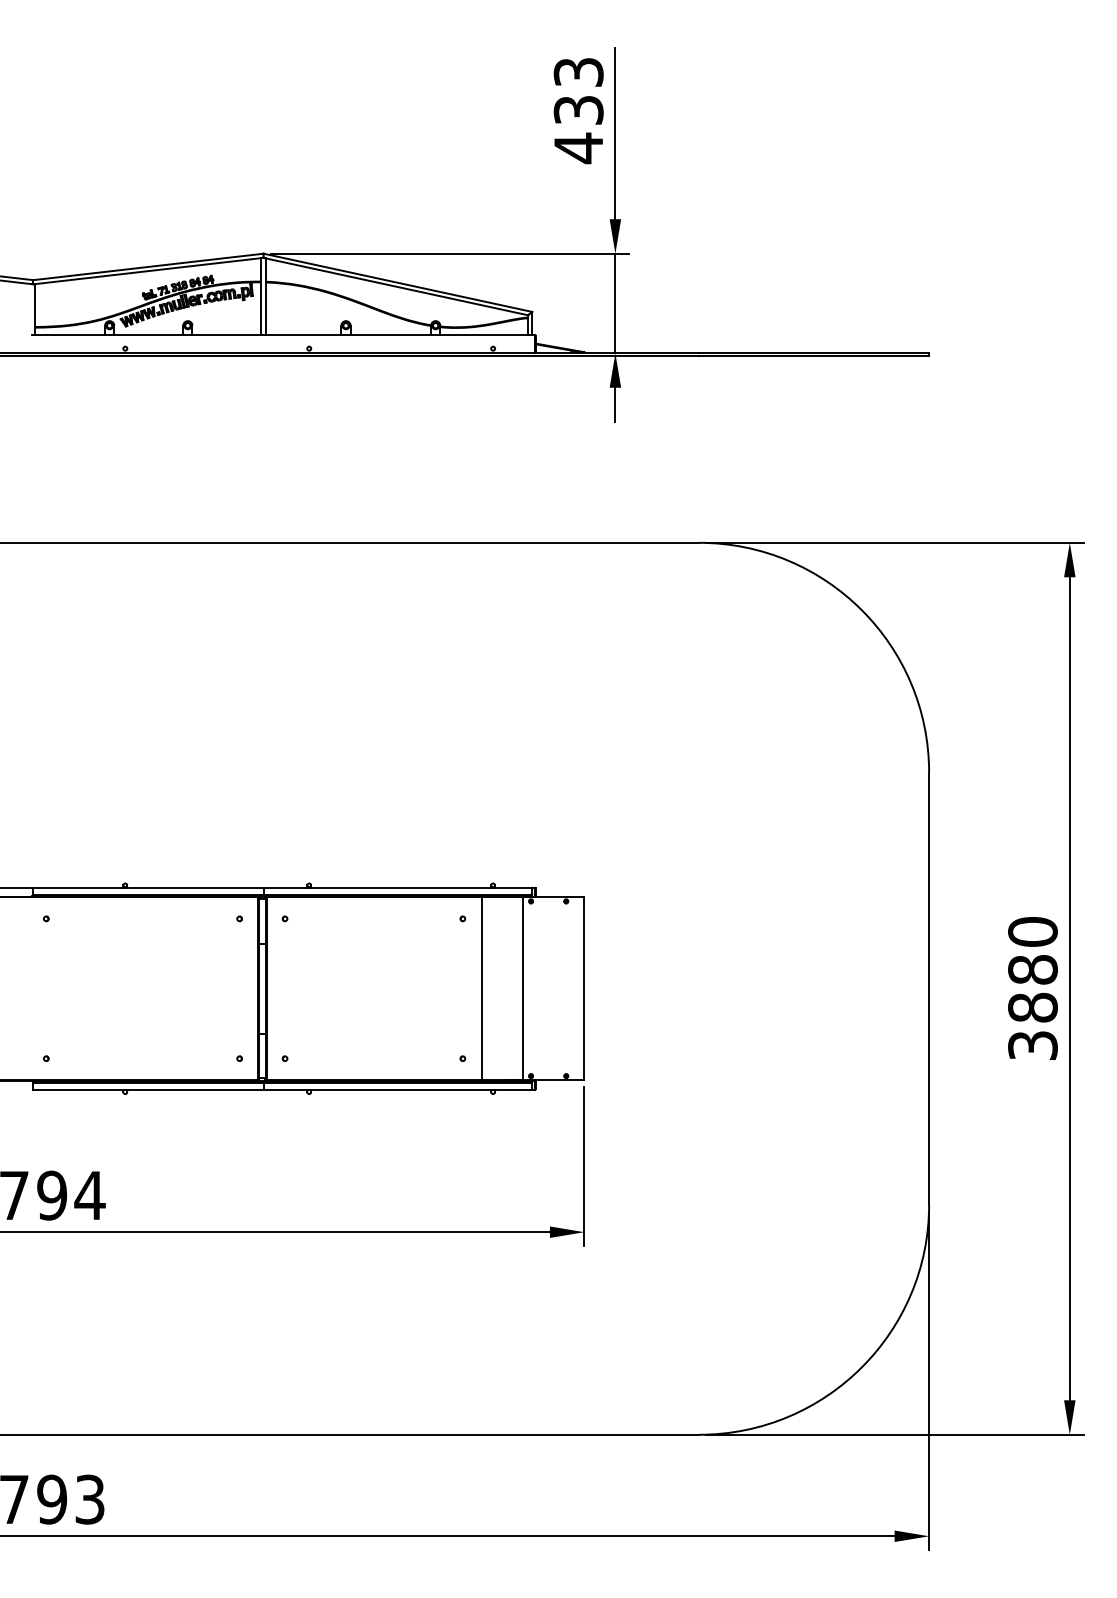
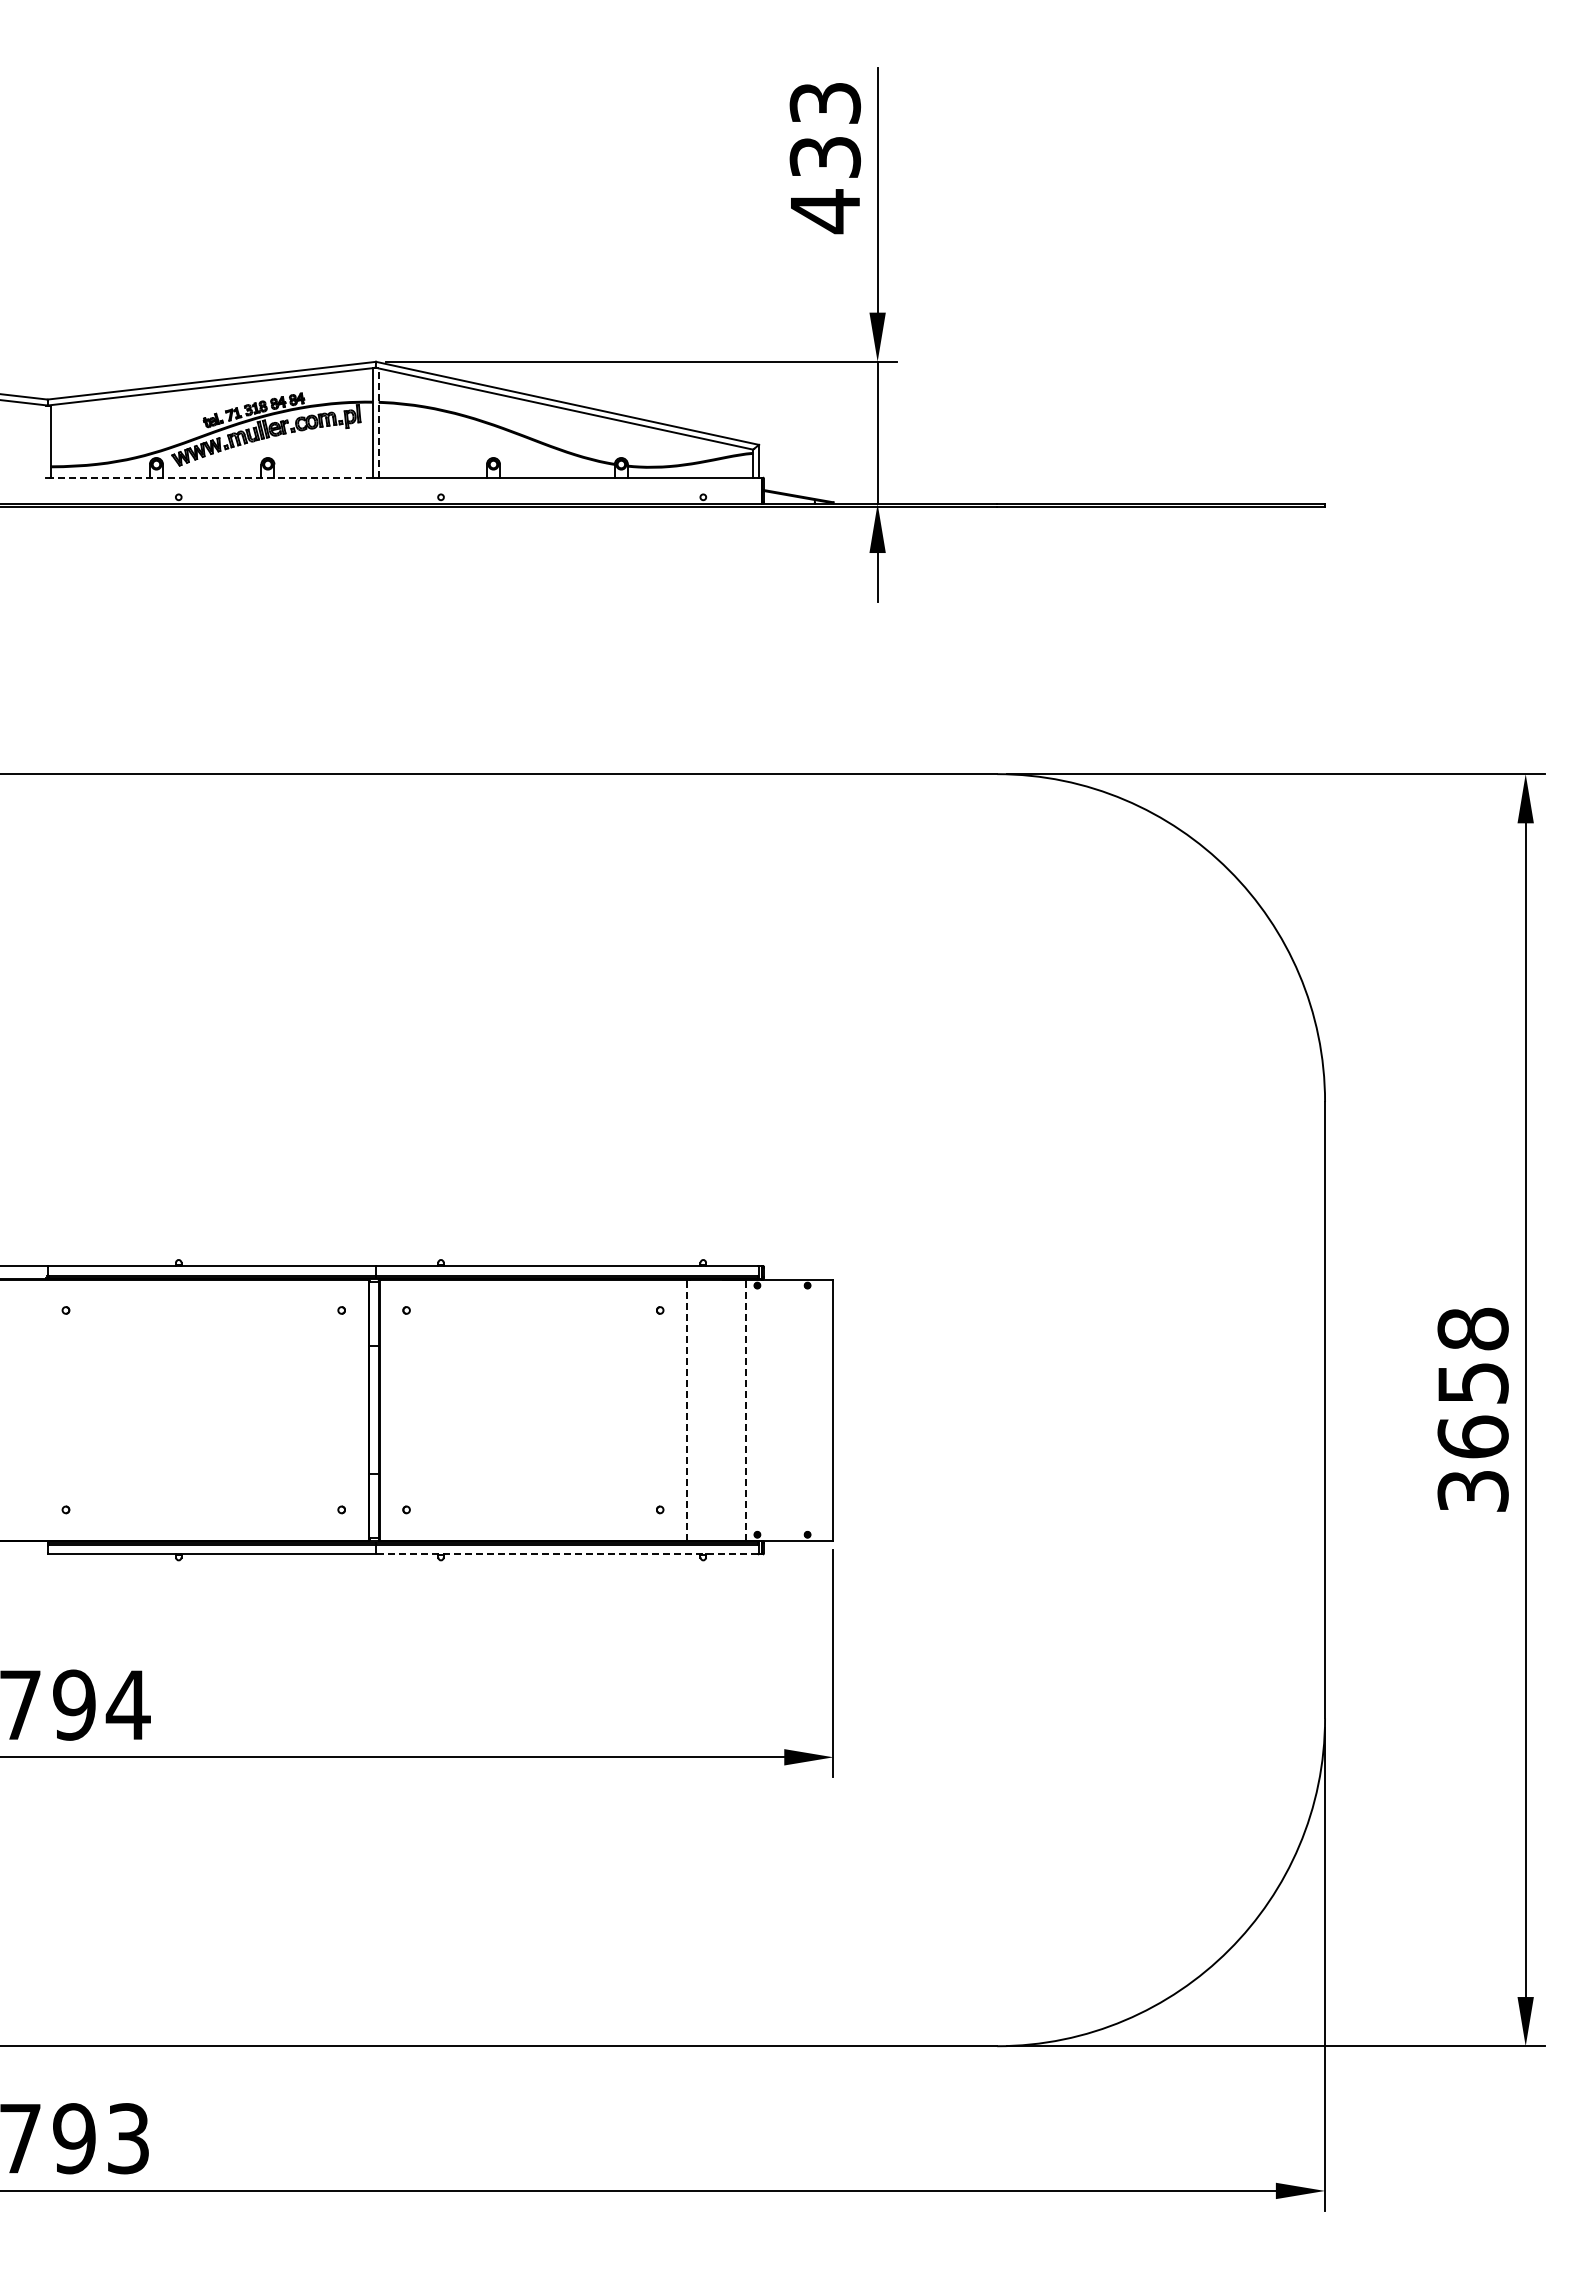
line: (265, 296) -> (378, 423), solid -> dashed
line: (148, 334) -> (211, 477), solid -> dashed
text: (1032, 969) -> (1472, 1382), 3880 -> 3658
line: (522, 988) -> (745, 1409), solid -> dashed
line: (482, 989) -> (687, 1410), solid -> dashed
line: (397, 1089) -> (566, 1554), solid -> dashed

